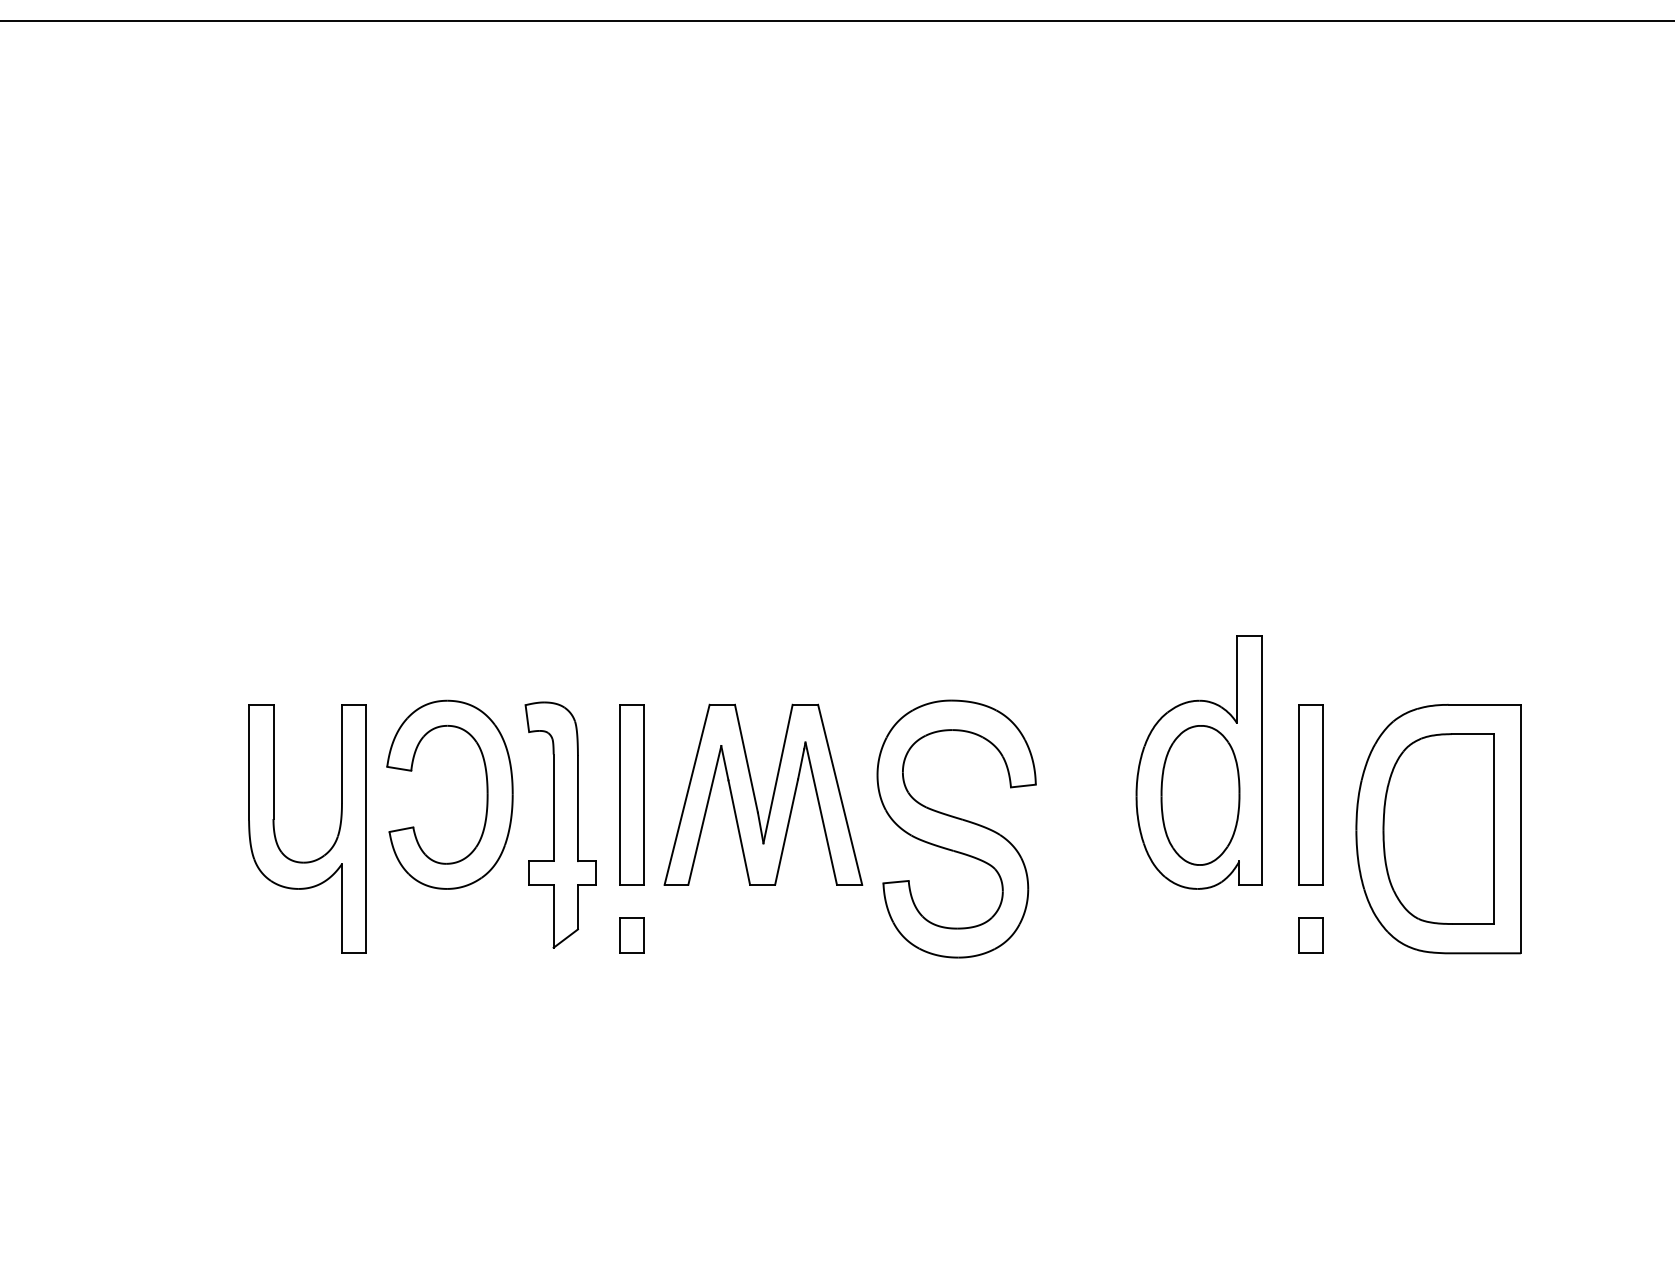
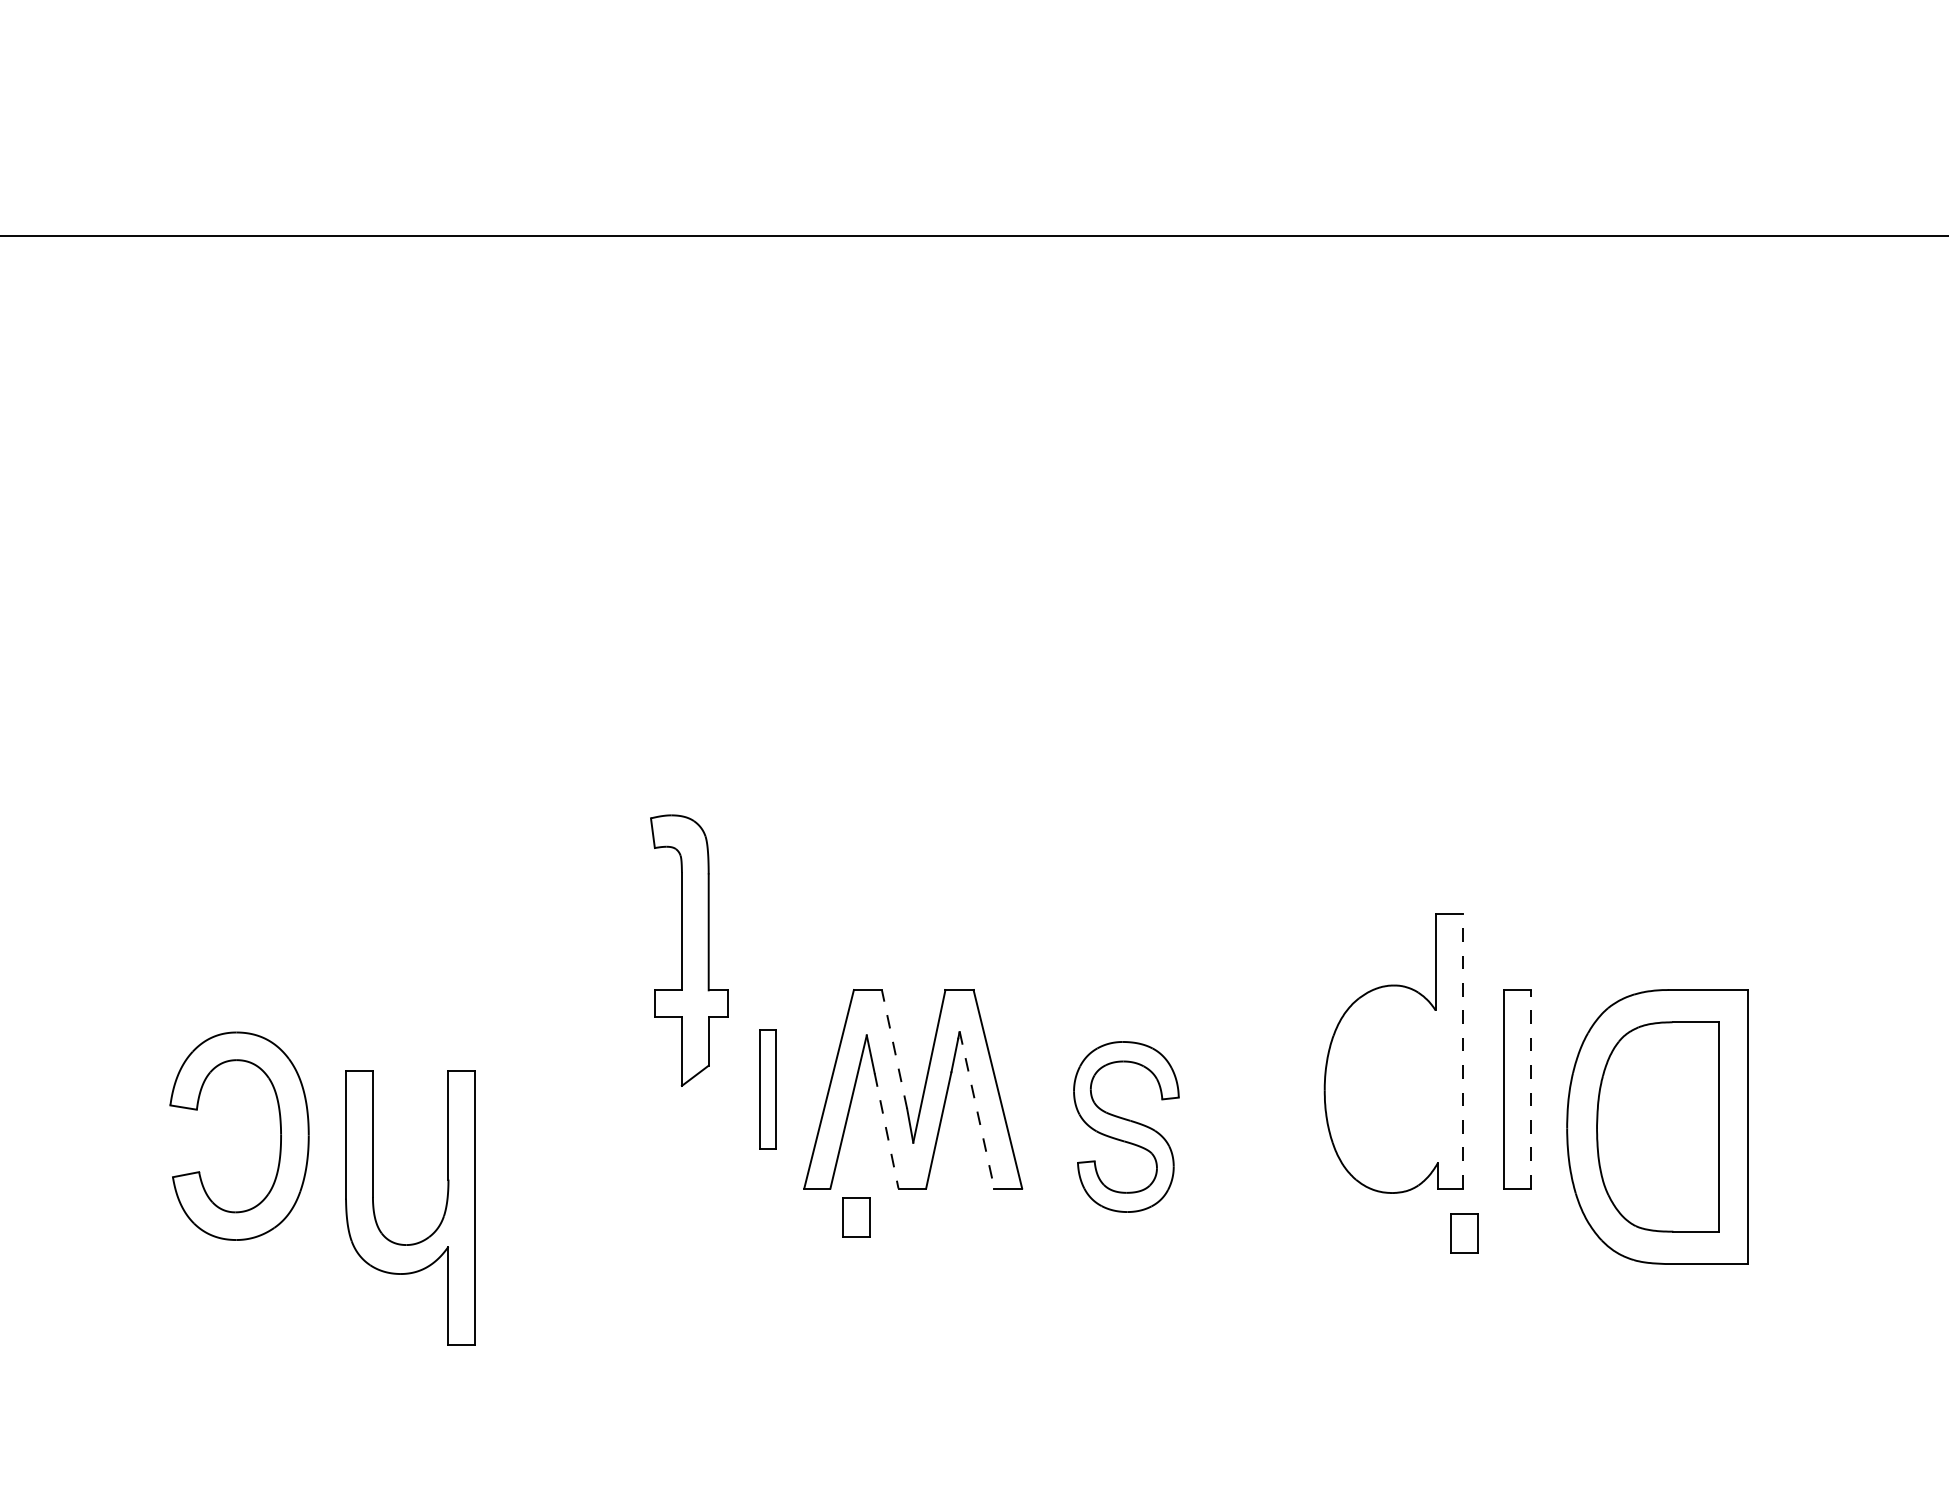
line: (746, 758) -> (894, 1049), solid -> dashed
line: (1261, 759) -> (1462, 1050), solid -> dashed
part: (487, 794) -> (280, 1135), moved
line: (1323, 794) -> (1530, 1088), solid -> dashed
part: (632, 795) -> (768, 1089), size x0.6
part: (1200, 795) -> (1395, 1089), removed
line: (821, 814) -> (977, 1110), solid -> dashed
part: (560, 824) -> (689, 950), moved
part: (956, 828) -> (1126, 1126), size x0.6
line: (739, 832) -> (886, 1130), solid -> dashed
part: (332, 845) -> (437, 1226), moved
part: (632, 935) -> (856, 1217), moved
part: (1311, 935) -> (1464, 1233), moved

